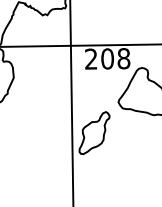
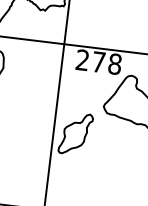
text: (107, 58) -> (98, 61), 208 -> 278

